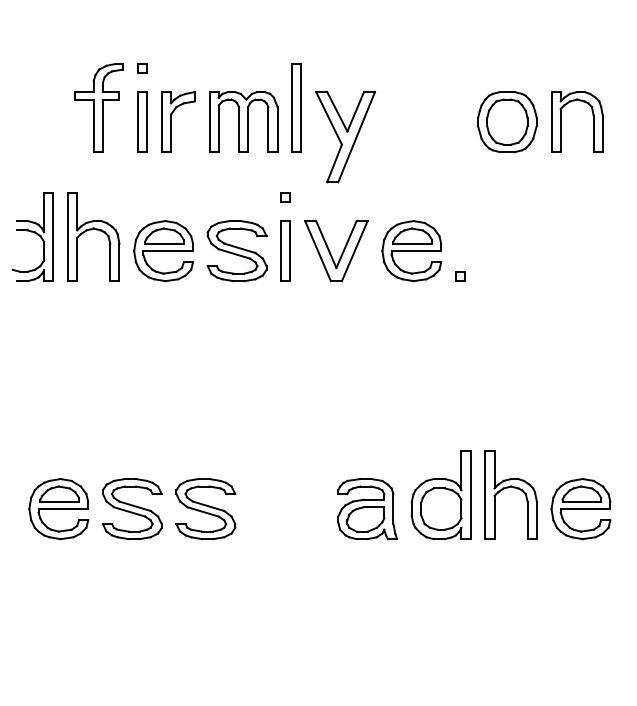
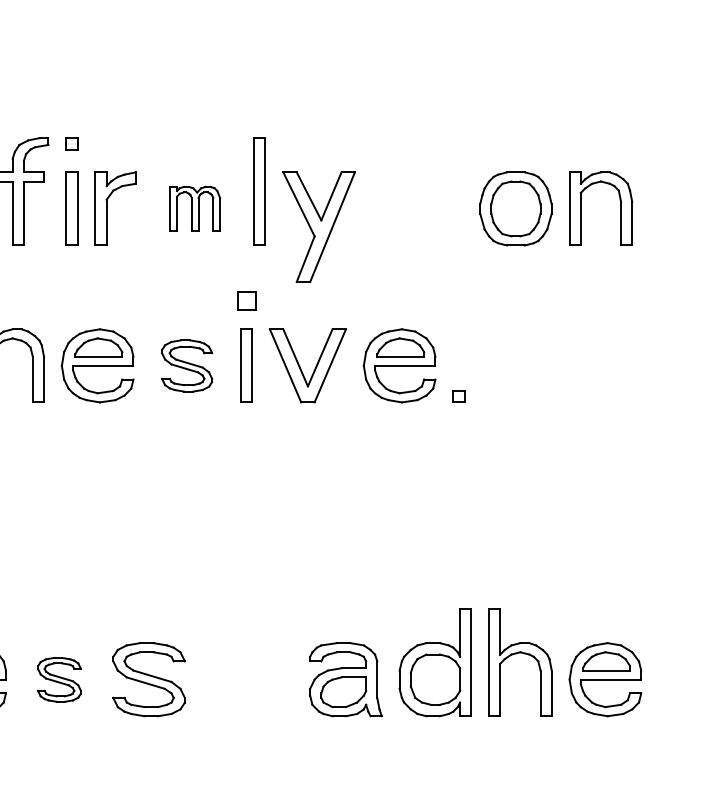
part: (243, 121) -> (194, 208), size x0.6
part: (285, 197) -> (245, 300), size x1.6
part: (236, 251) -> (186, 366), size x0.7
part: (131, 509) -> (58, 680), size x0.6

